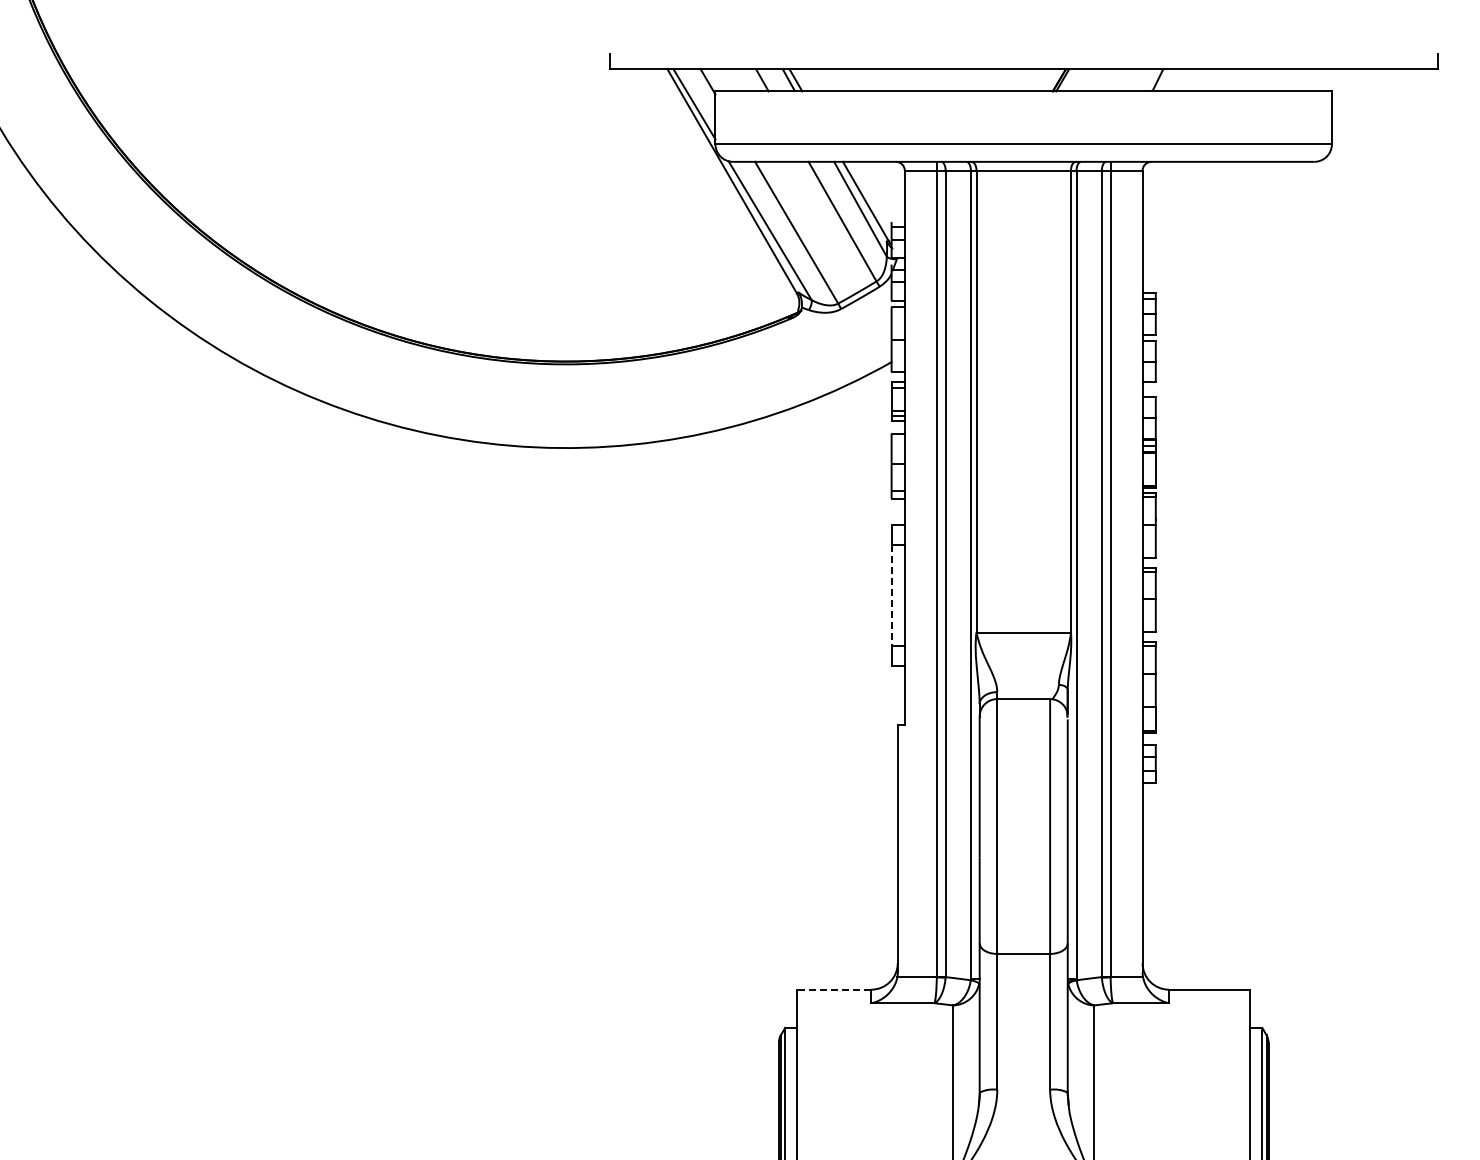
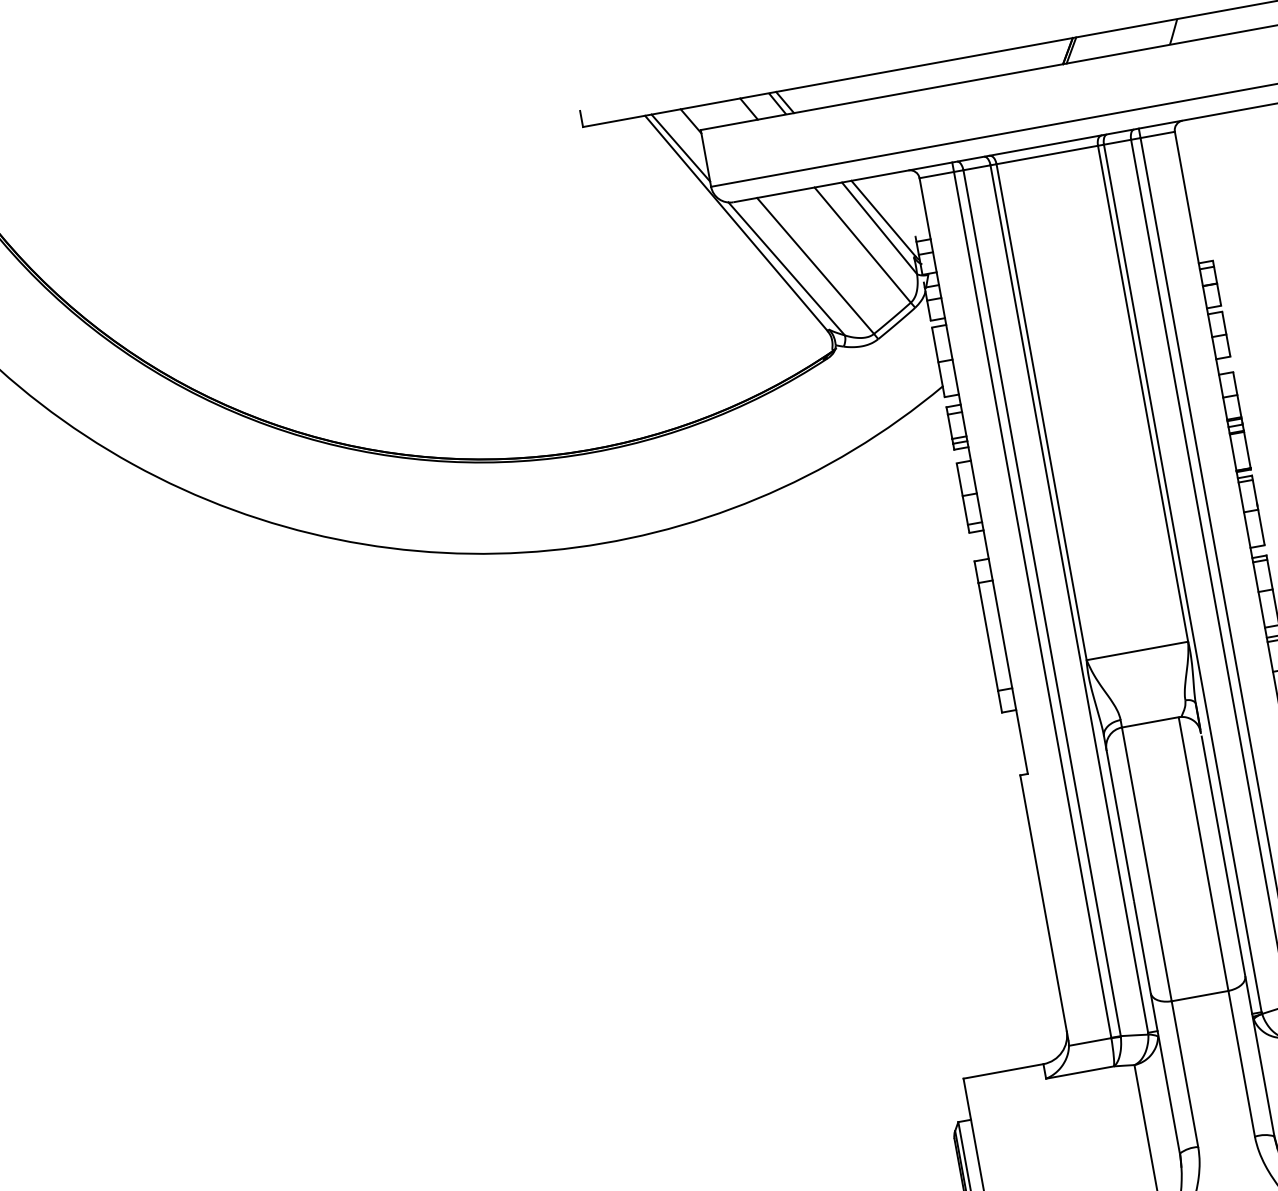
line: (891, 596) -> (988, 638), dashed -> solid
line: (833, 989) -> (1002, 1071), dashed -> solid

